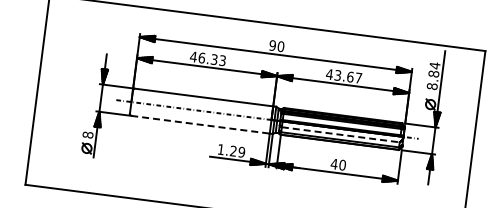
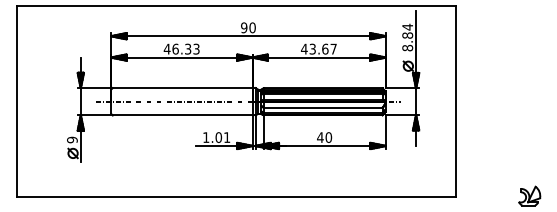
line: (200, 124) -> (182, 115), dashed -> solid
text: (88, 134) -> (72, 139), 8 -> 9
line: (341, 134) -> (323, 107), dashed -> solid
text: (237, 151) -> (222, 137), 1.29 -> 1.01

